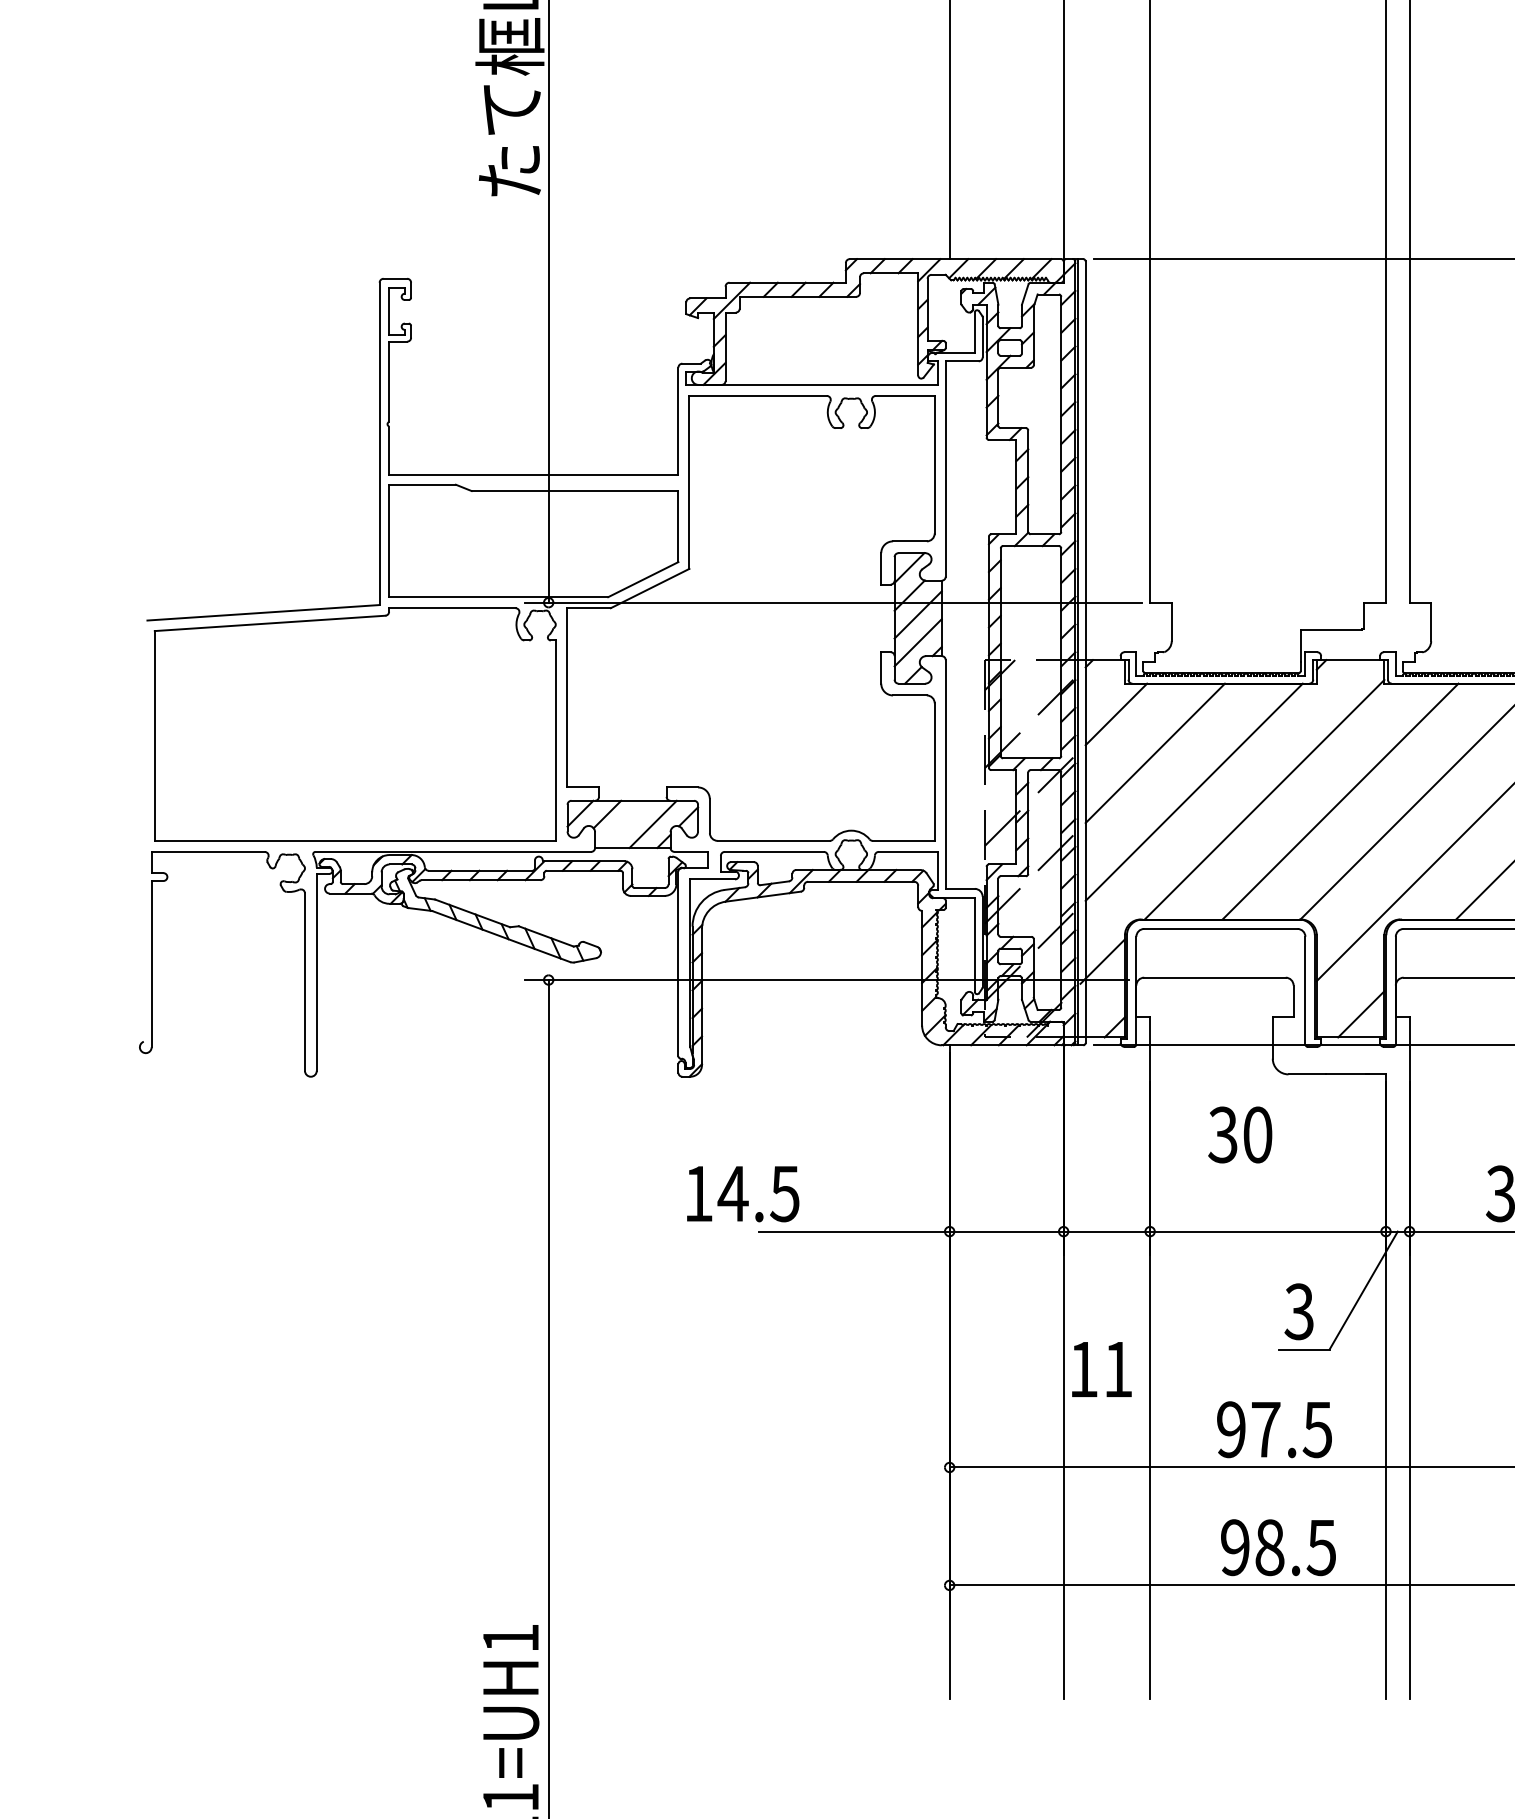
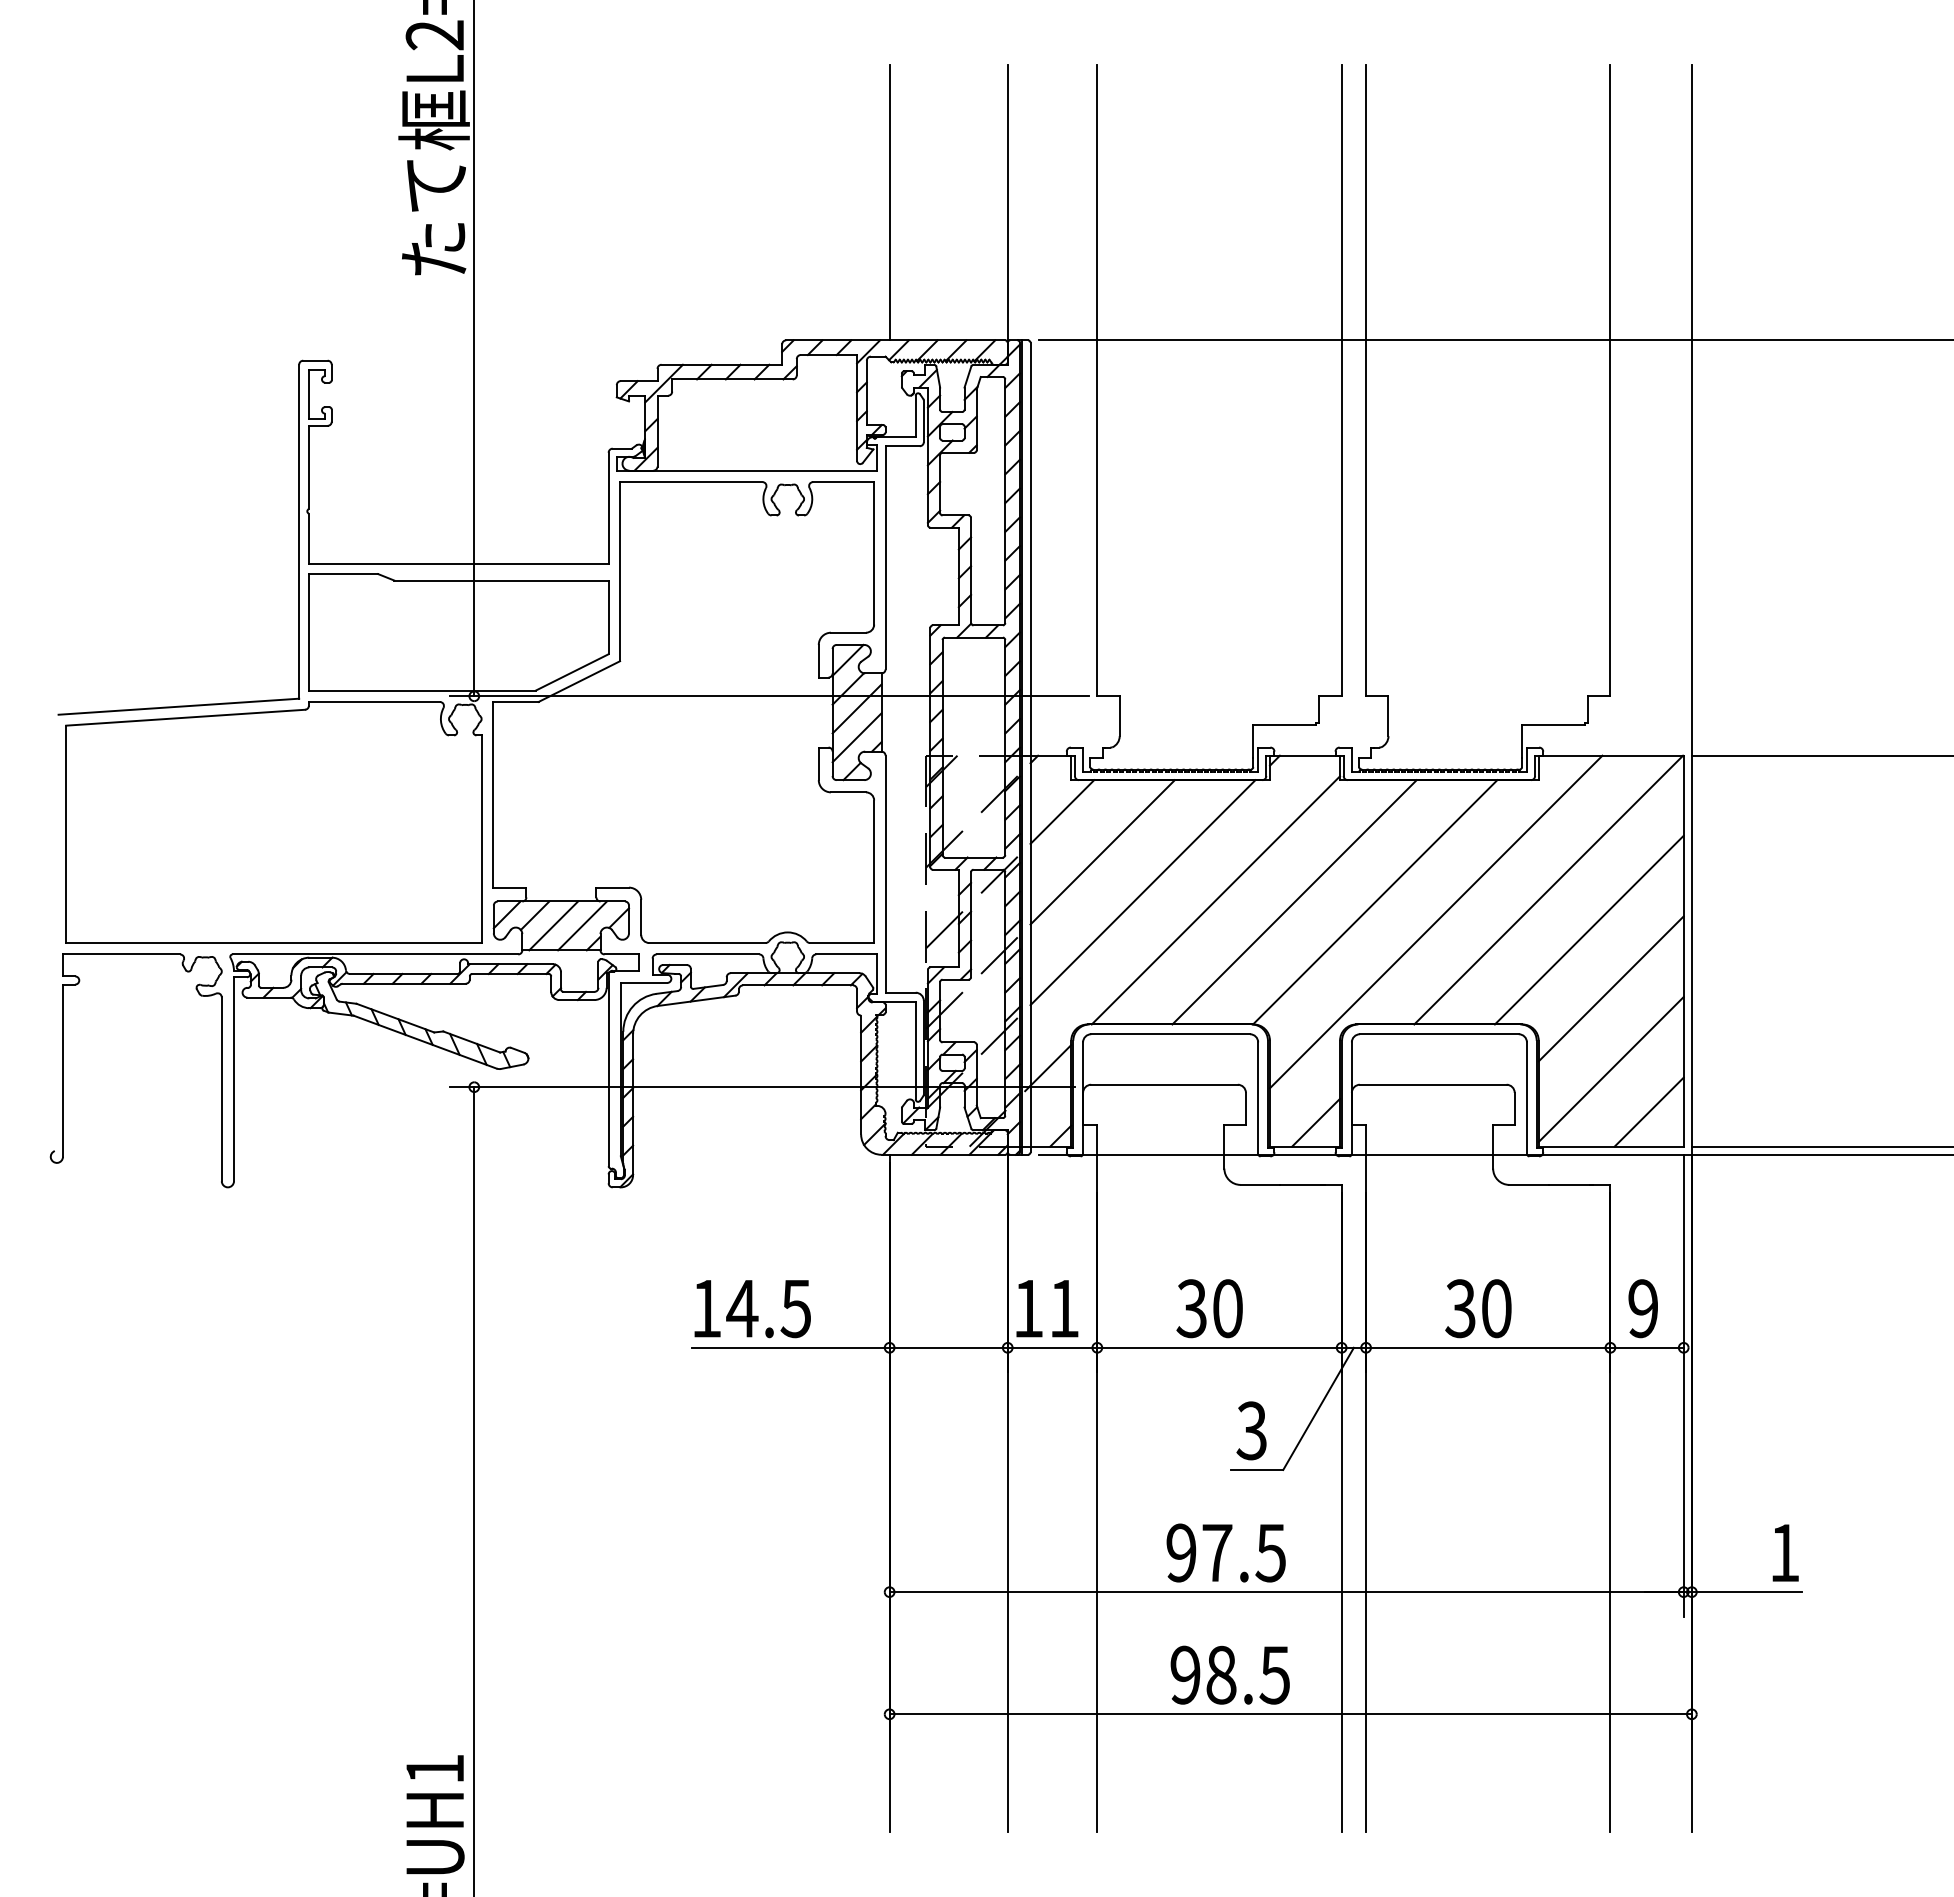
line: (625, 823) -> (553, 925), added
text: (1240, 1134) -> (1209, 1308), moved
text: (742, 1194) -> (752, 1309), moved
text: (1102, 1369) -> (1047, 1308), moved

